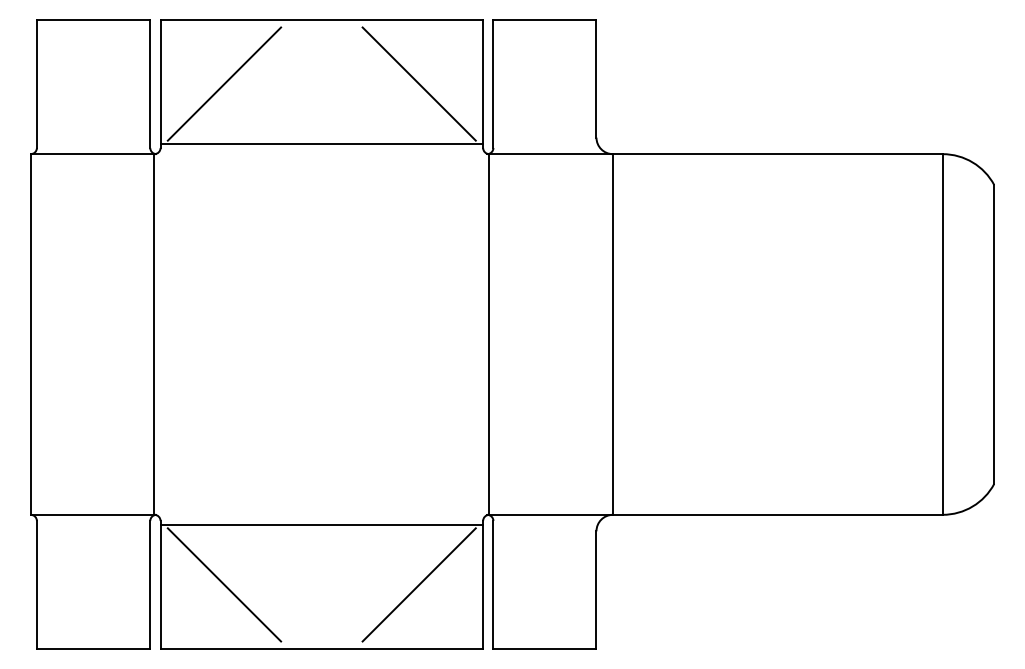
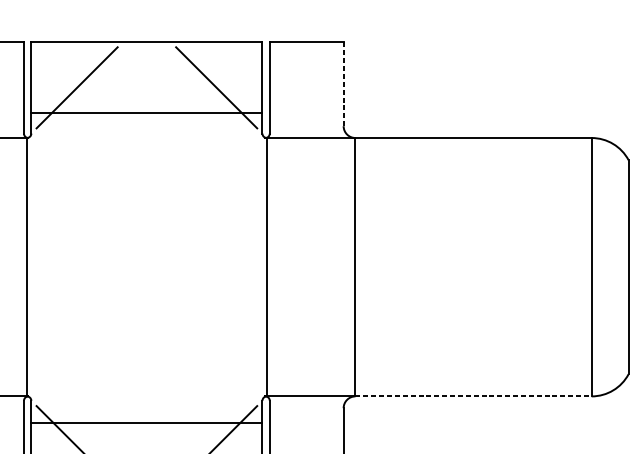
line: (596, 78) -> (343, 83), solid -> dashed
line: (321, 143) -> (146, 113), moved
line: (777, 514) -> (473, 396), solid -> dashed
line: (321, 525) -> (146, 423), moved

